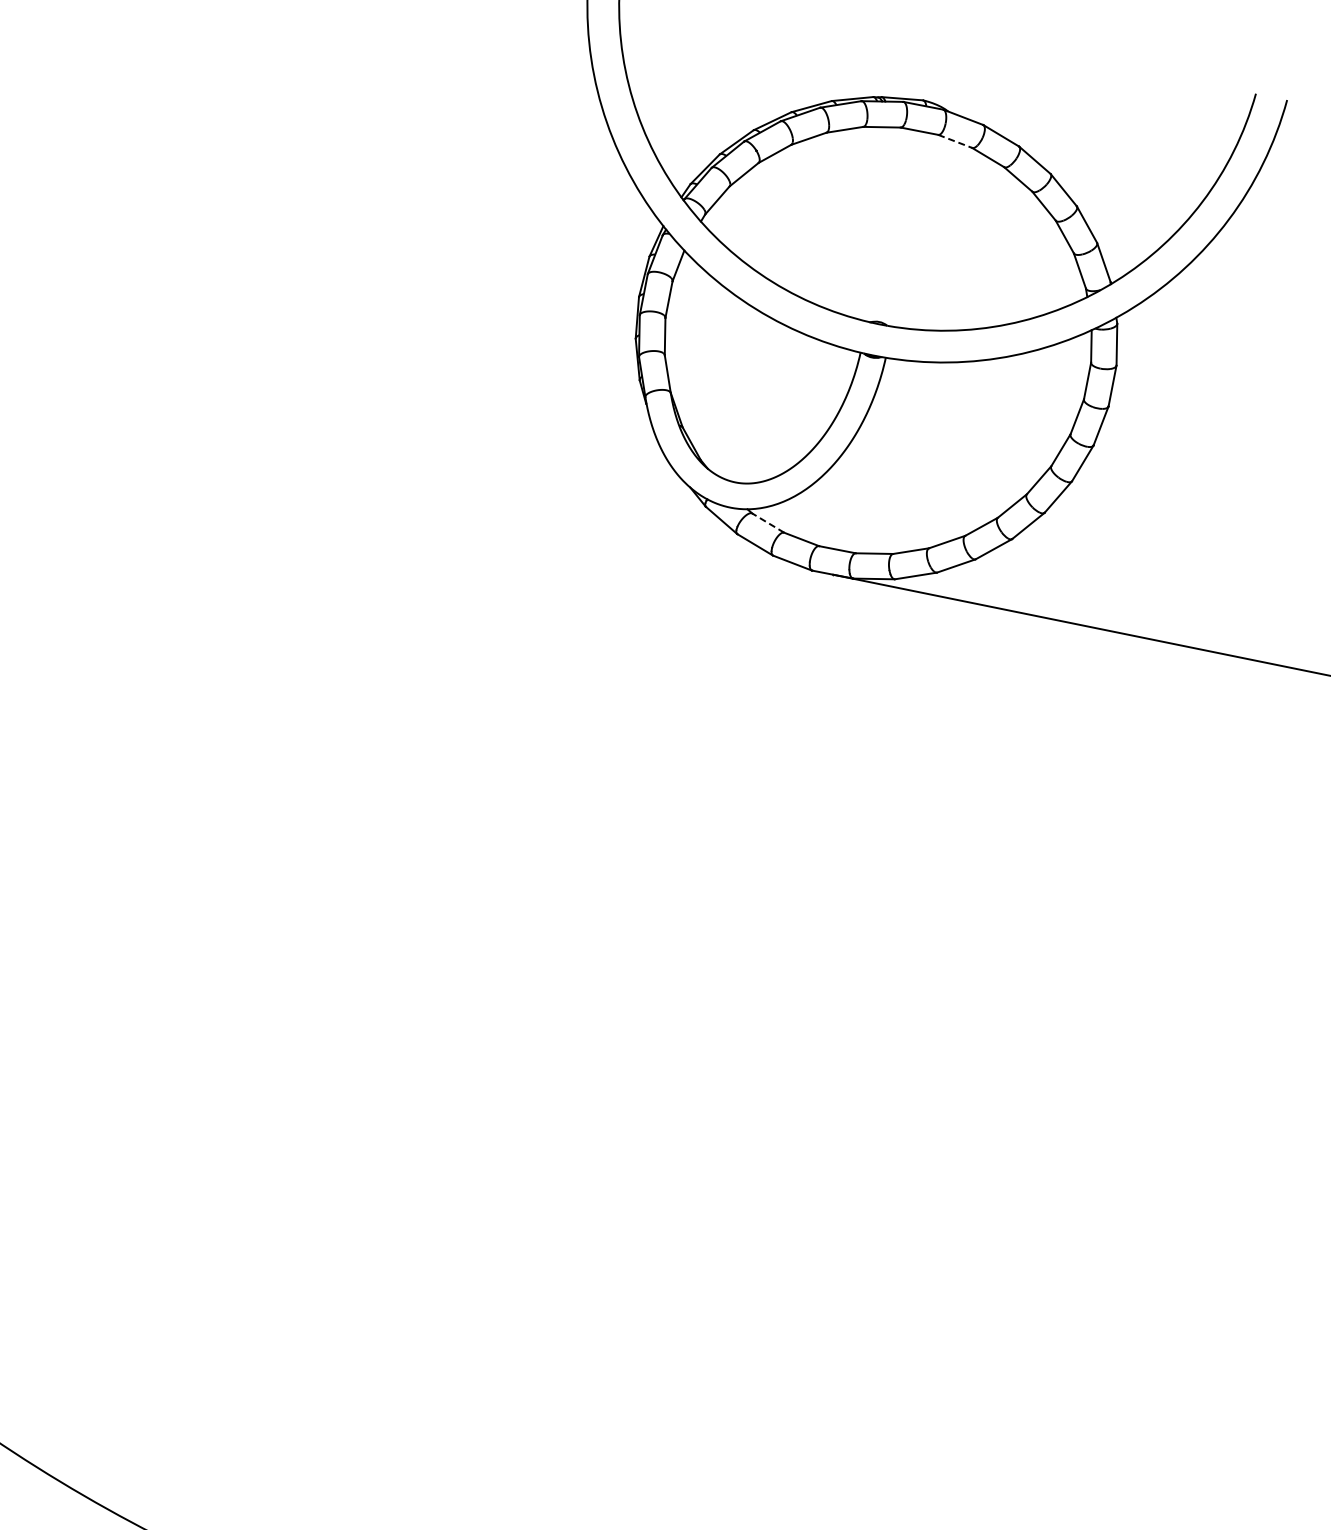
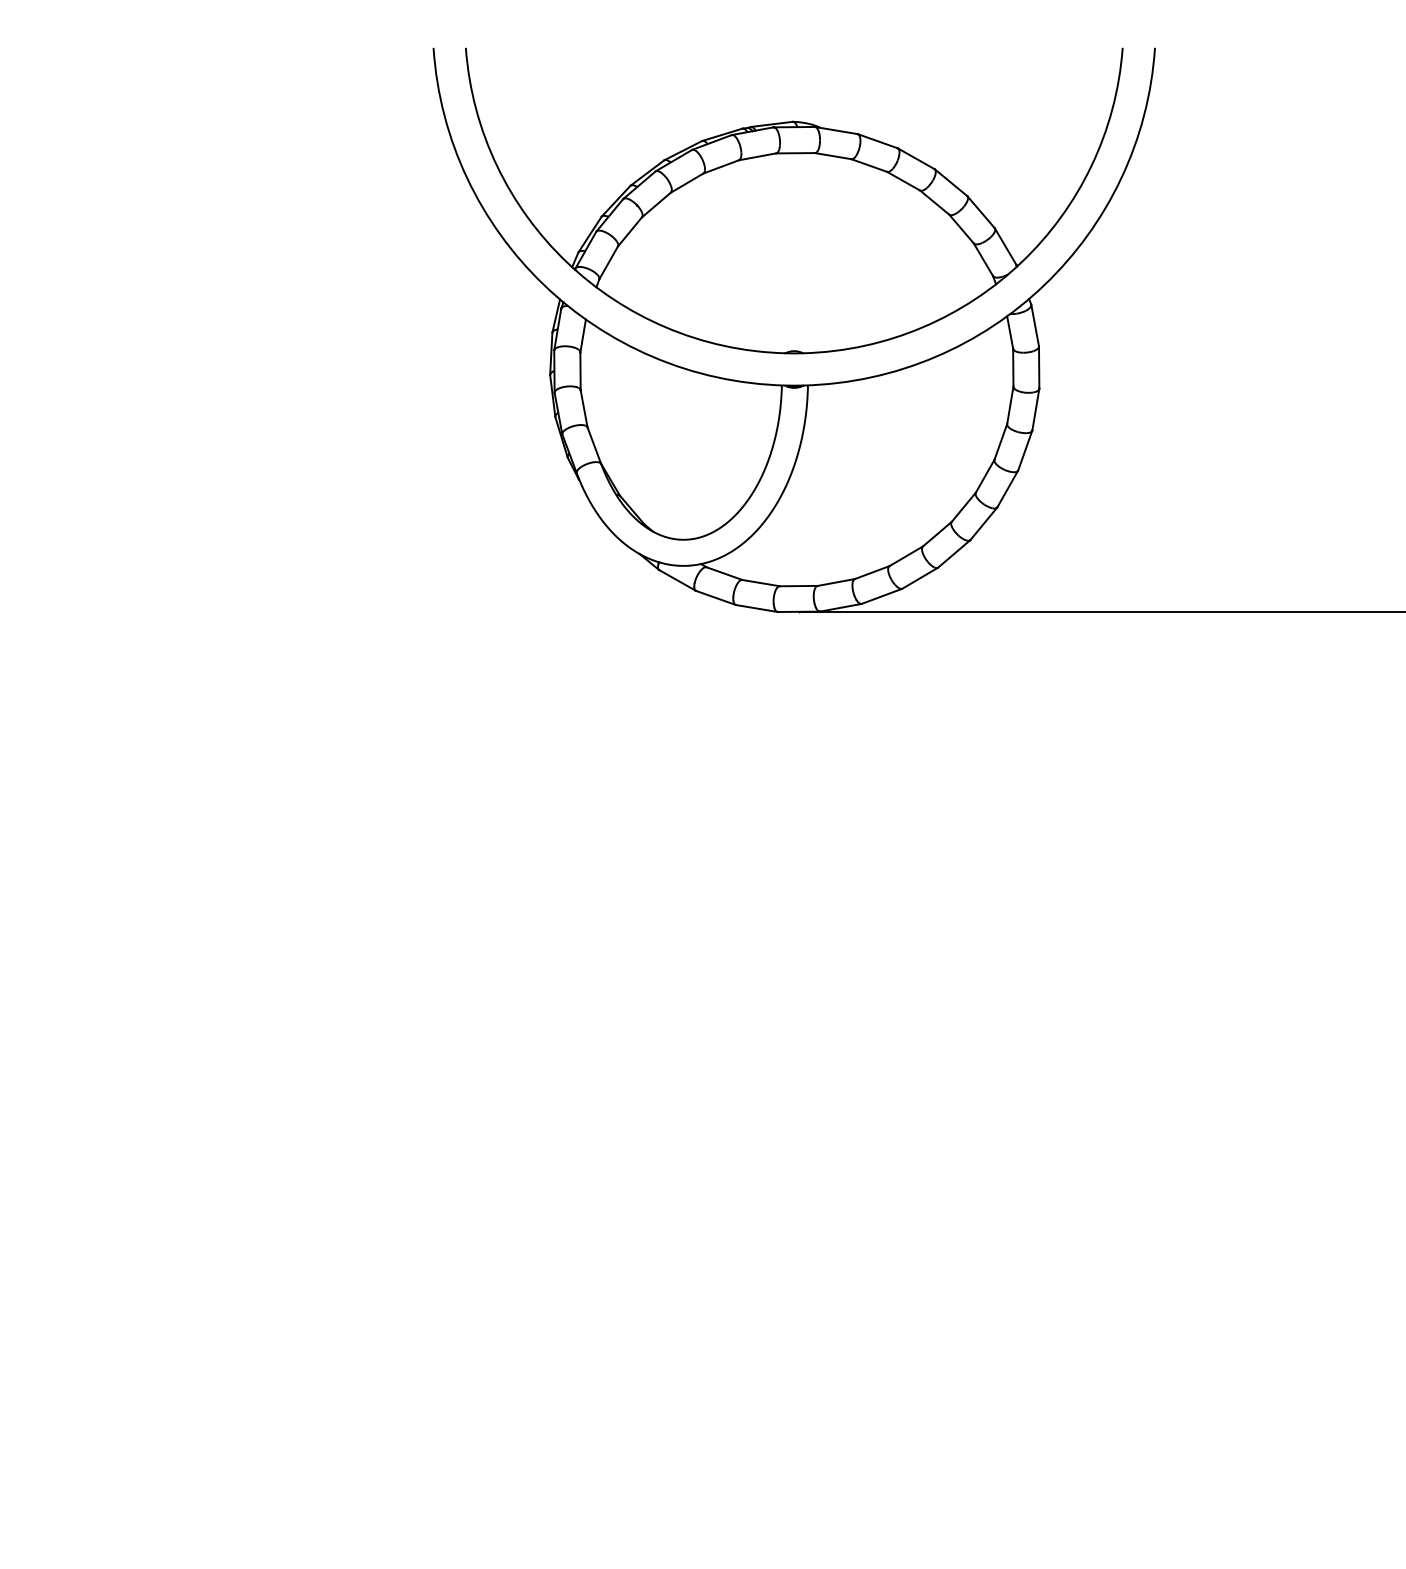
line: (955, 141) -> (833, 156), dashed -> solid
line: (768, 522) -> (724, 573), dashed -> solid

